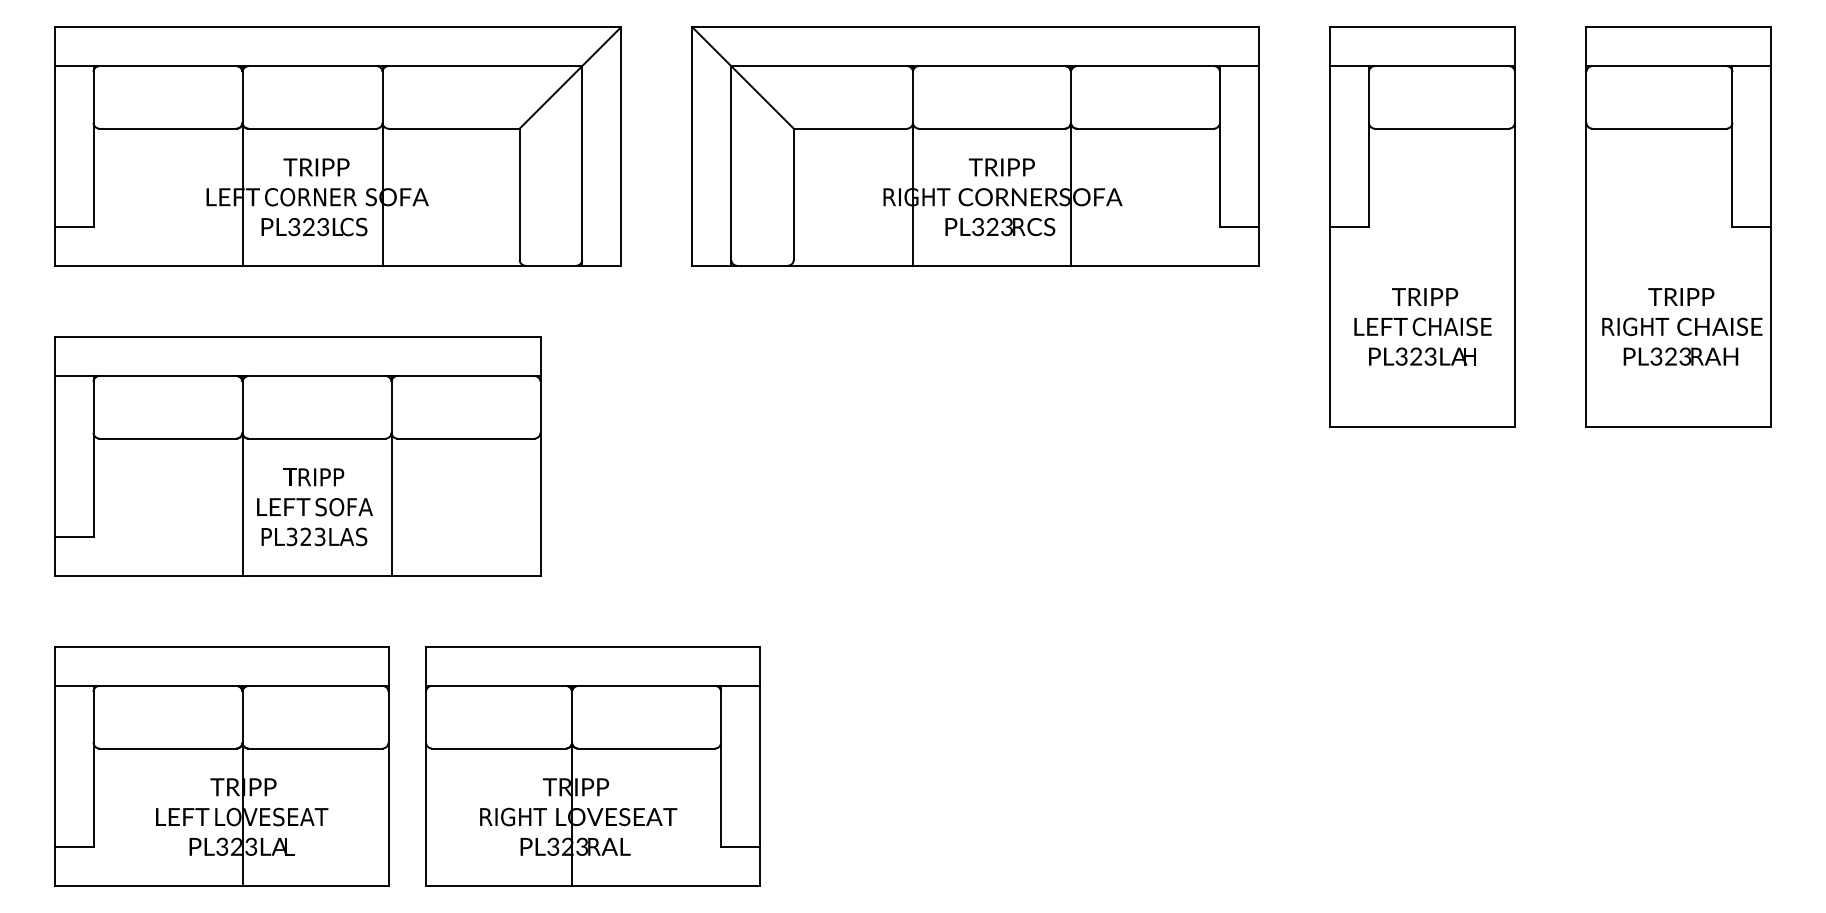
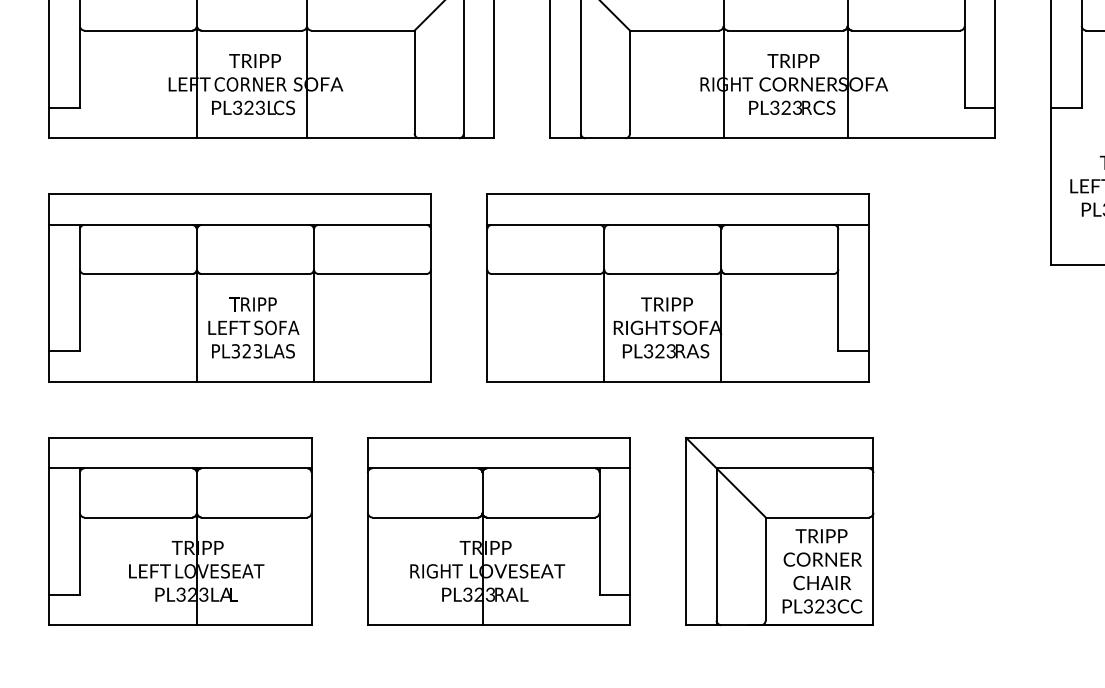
part: (854, 456) -> (677, 288), added
part: (592, 766) -> (498, 531), moved
part: (984, 766) -> (779, 531), added

